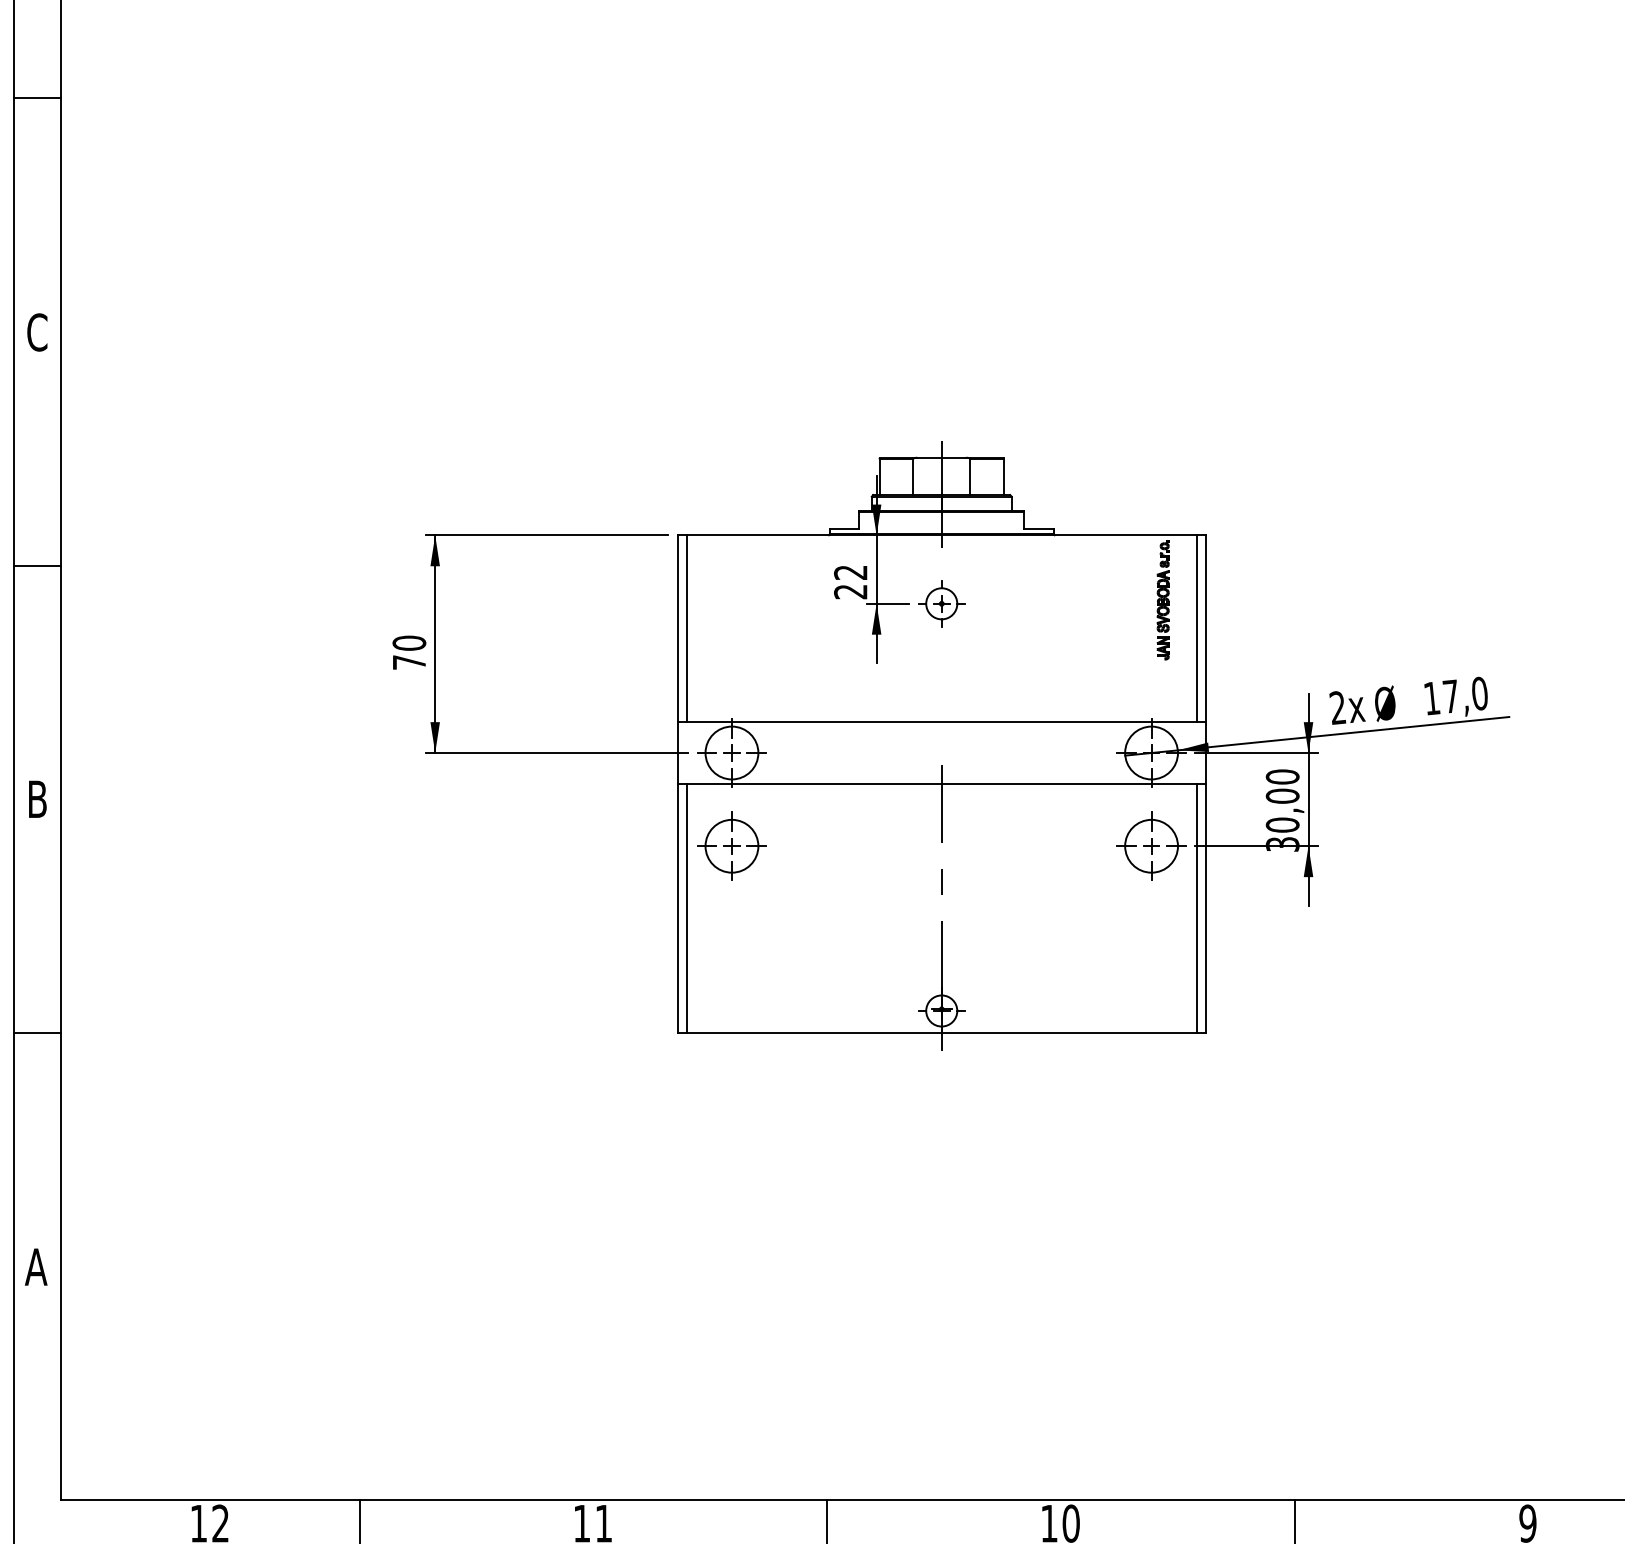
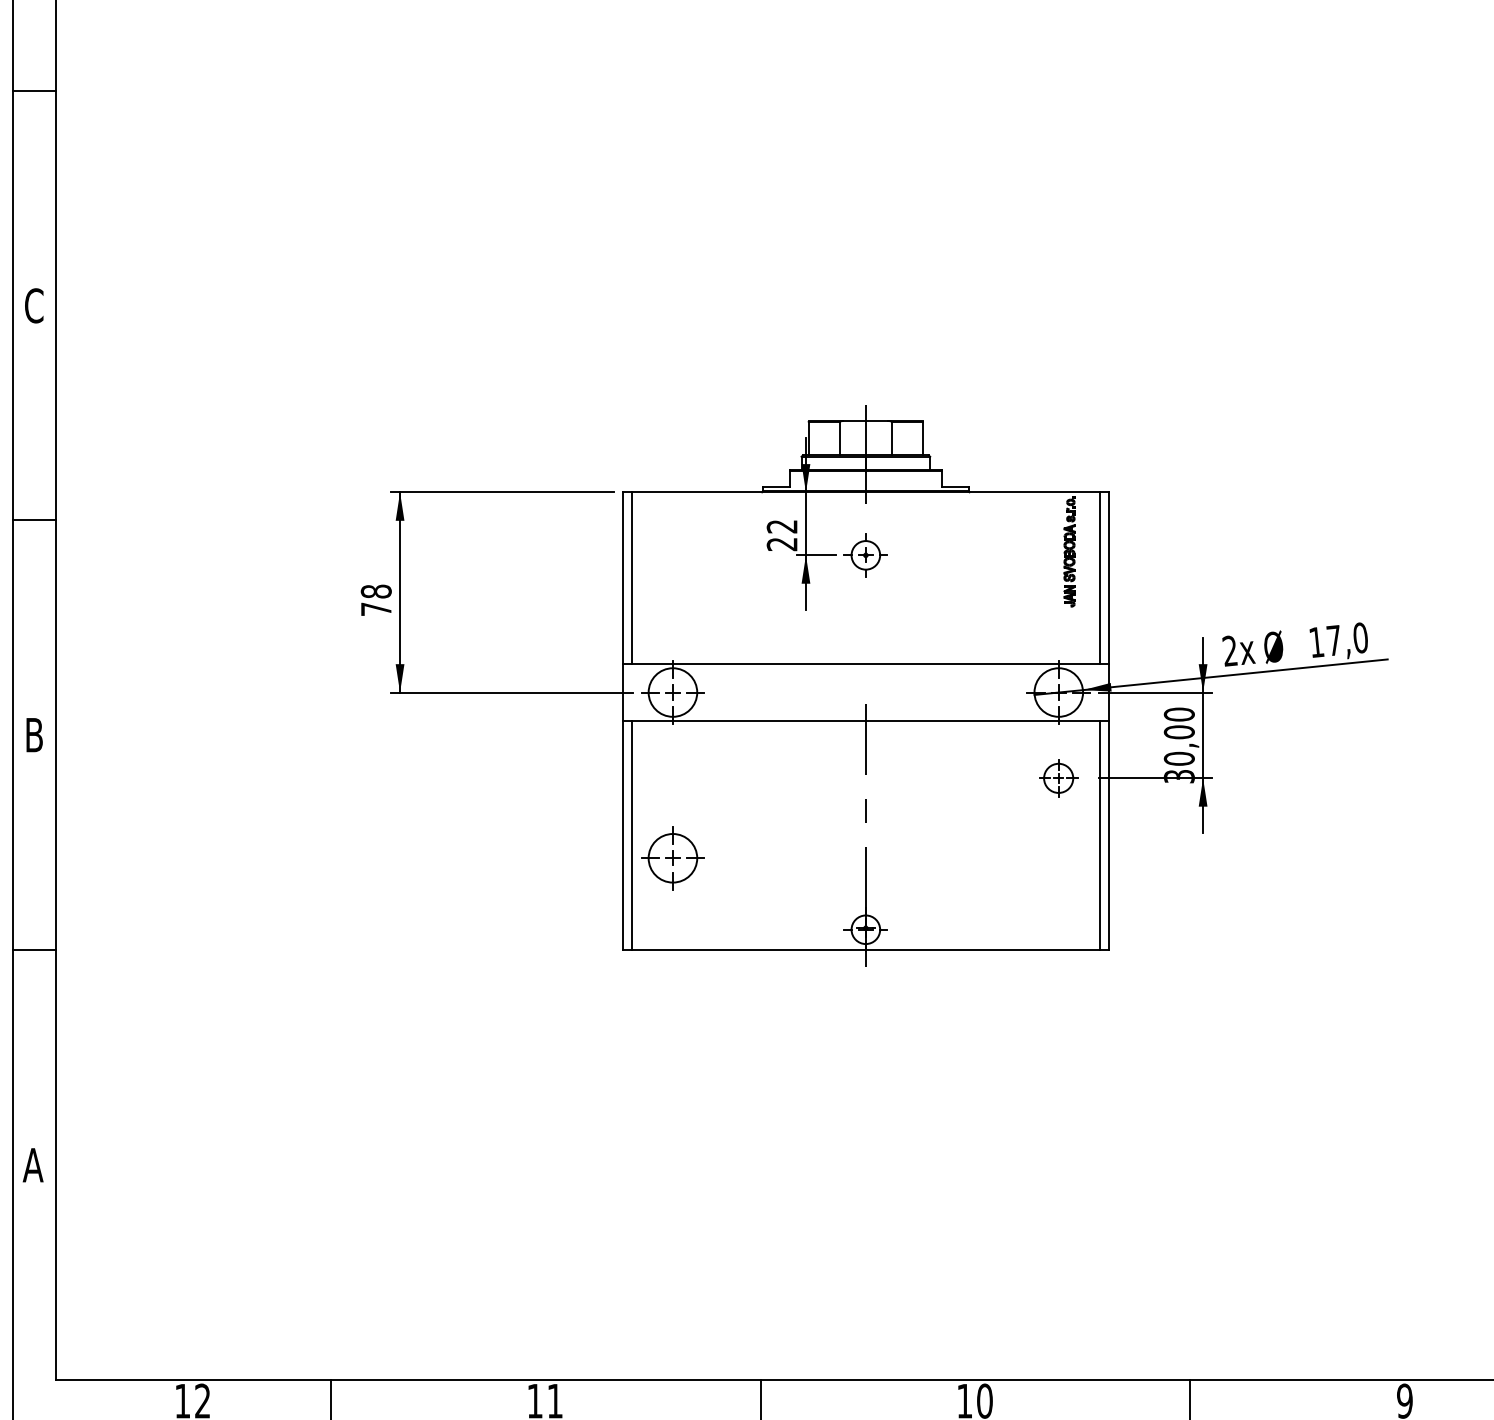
text: (409, 643) -> (376, 591), 70 -> 78
part: (731, 846) -> (672, 858), moved
part: (1151, 846) -> (1058, 778), size x0.6

